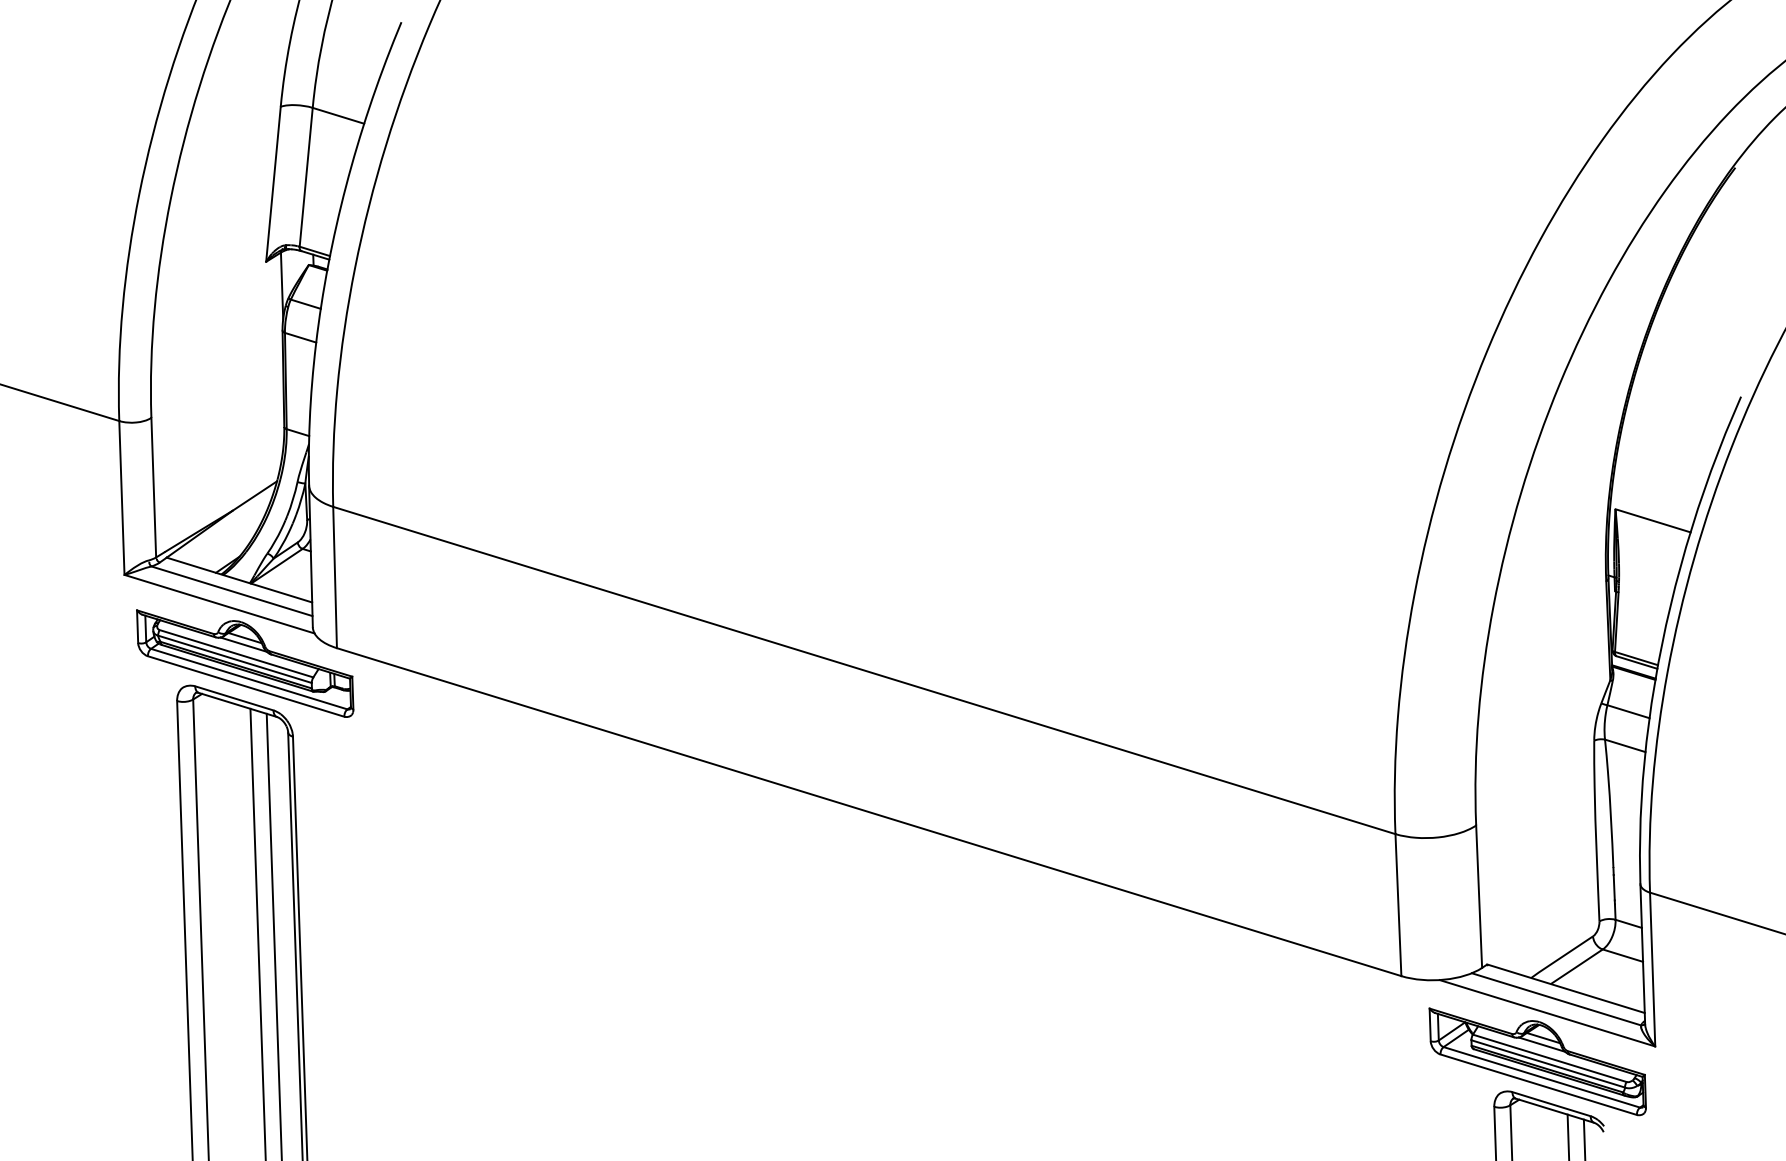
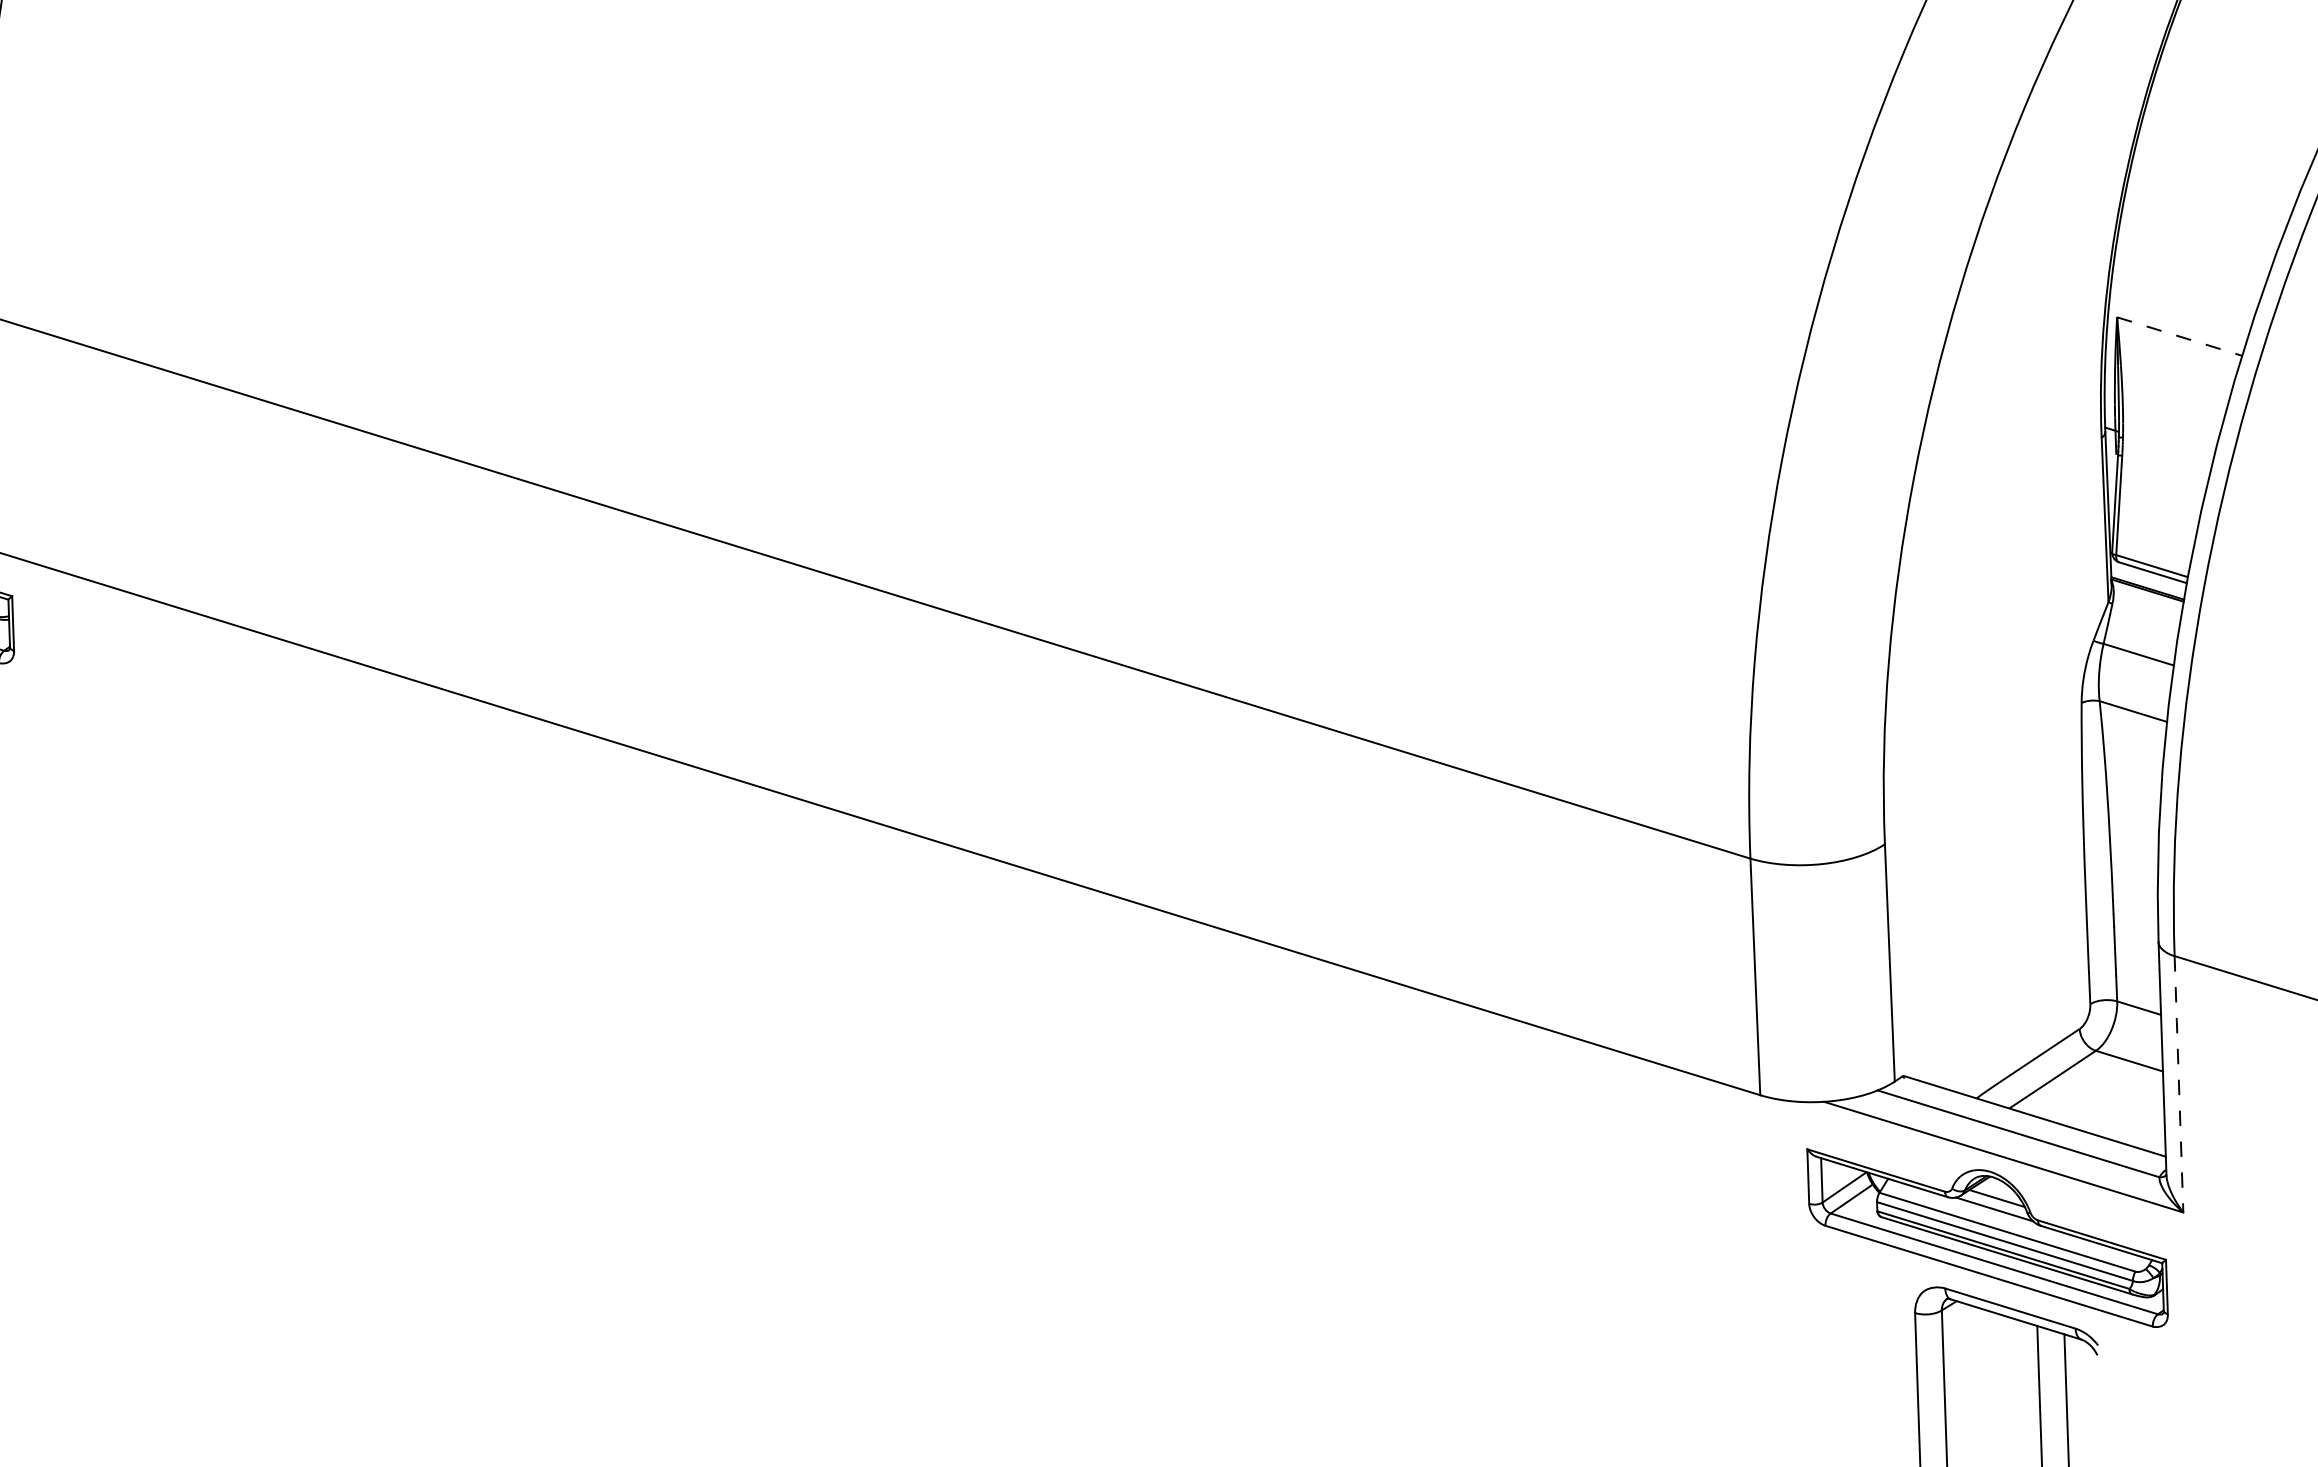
line: (1653, 520) -> (2180, 336), solid -> dashed
line: (1652, 969) -> (2178, 1084), solid -> dashed

